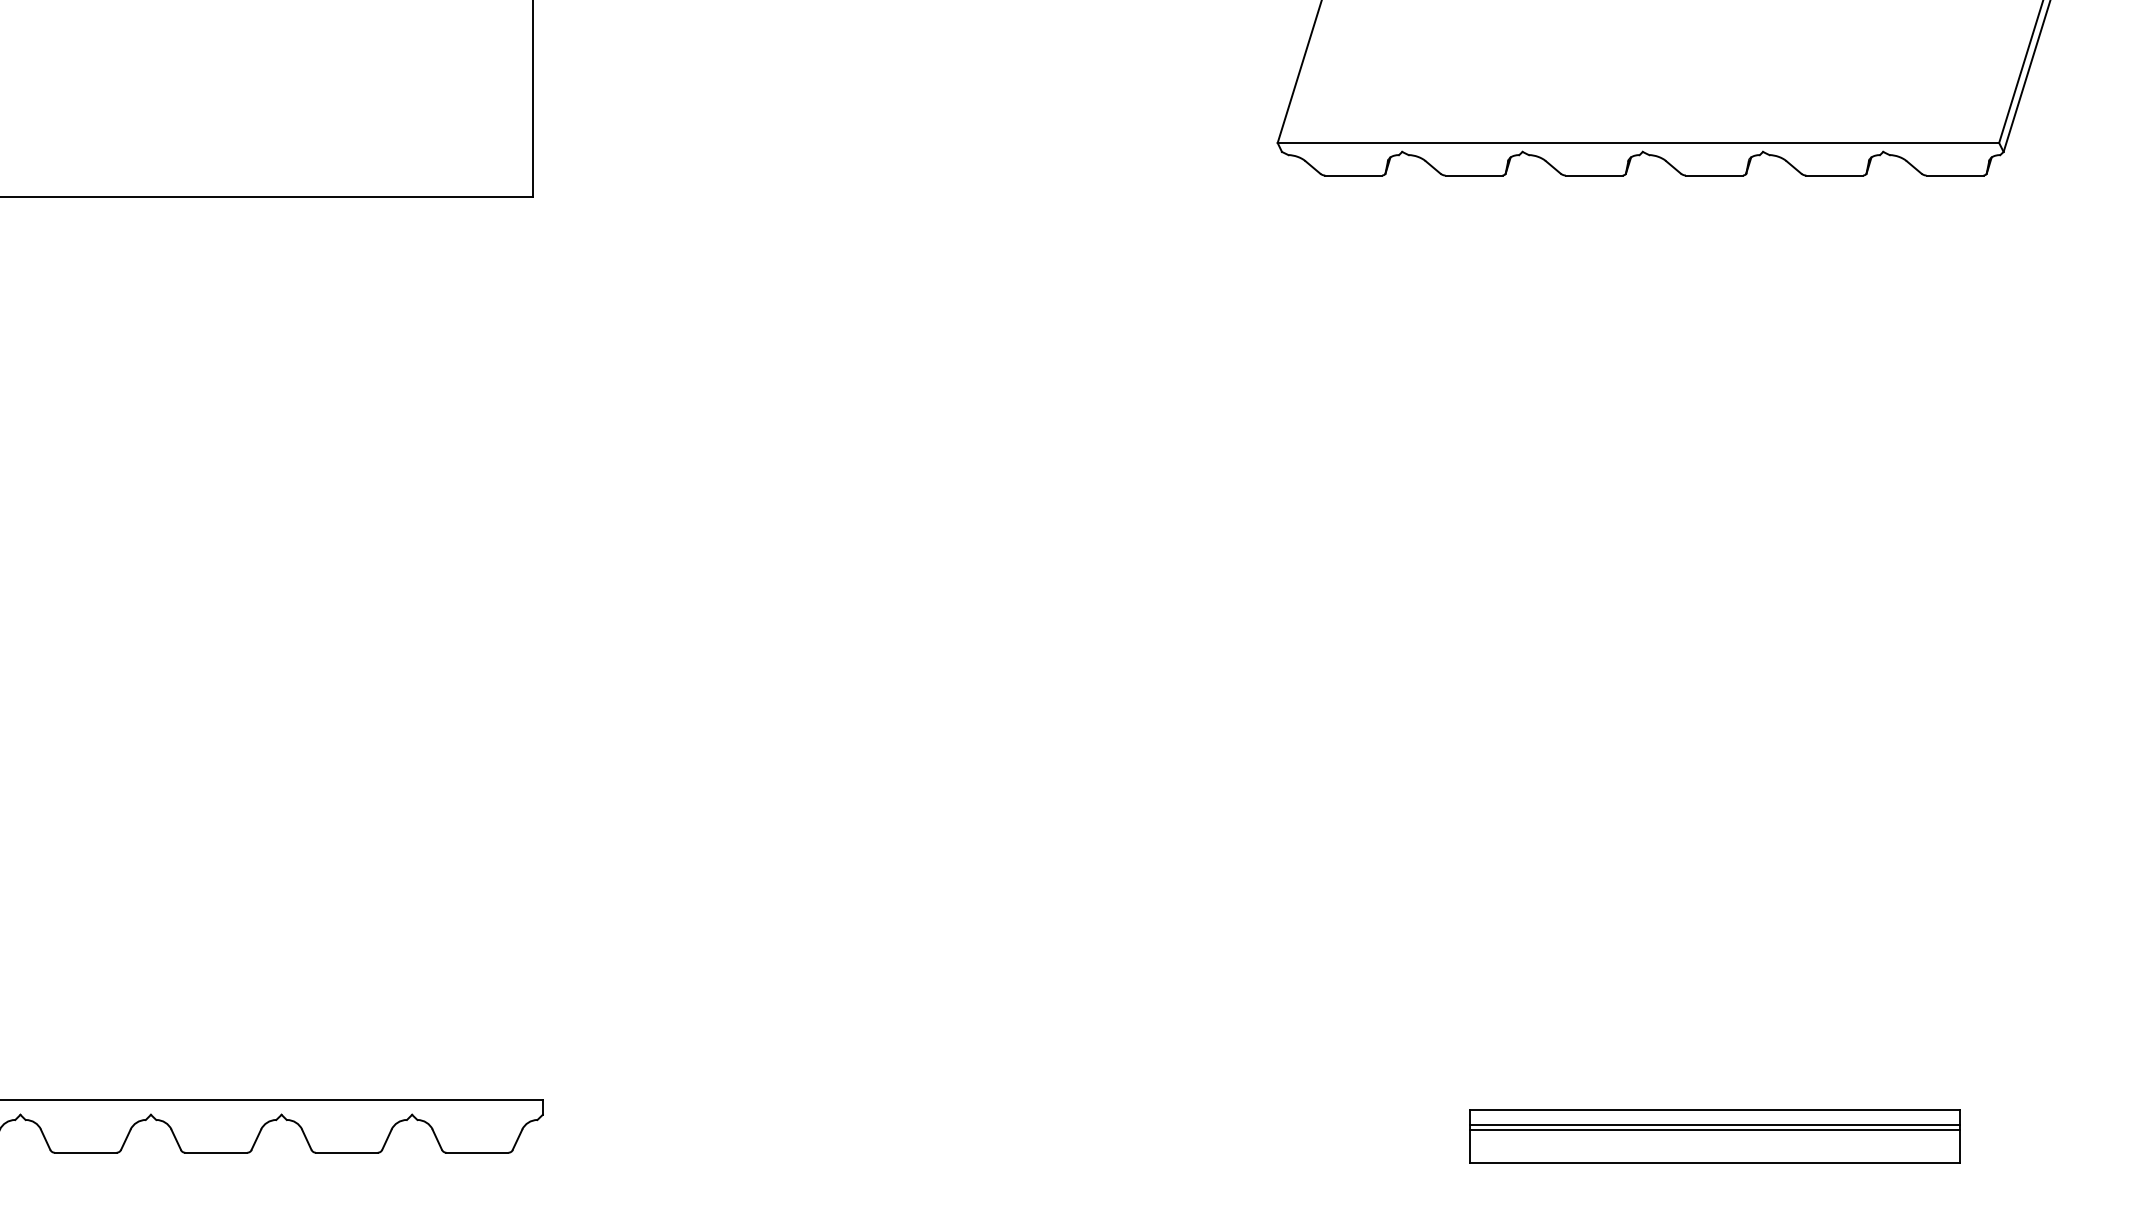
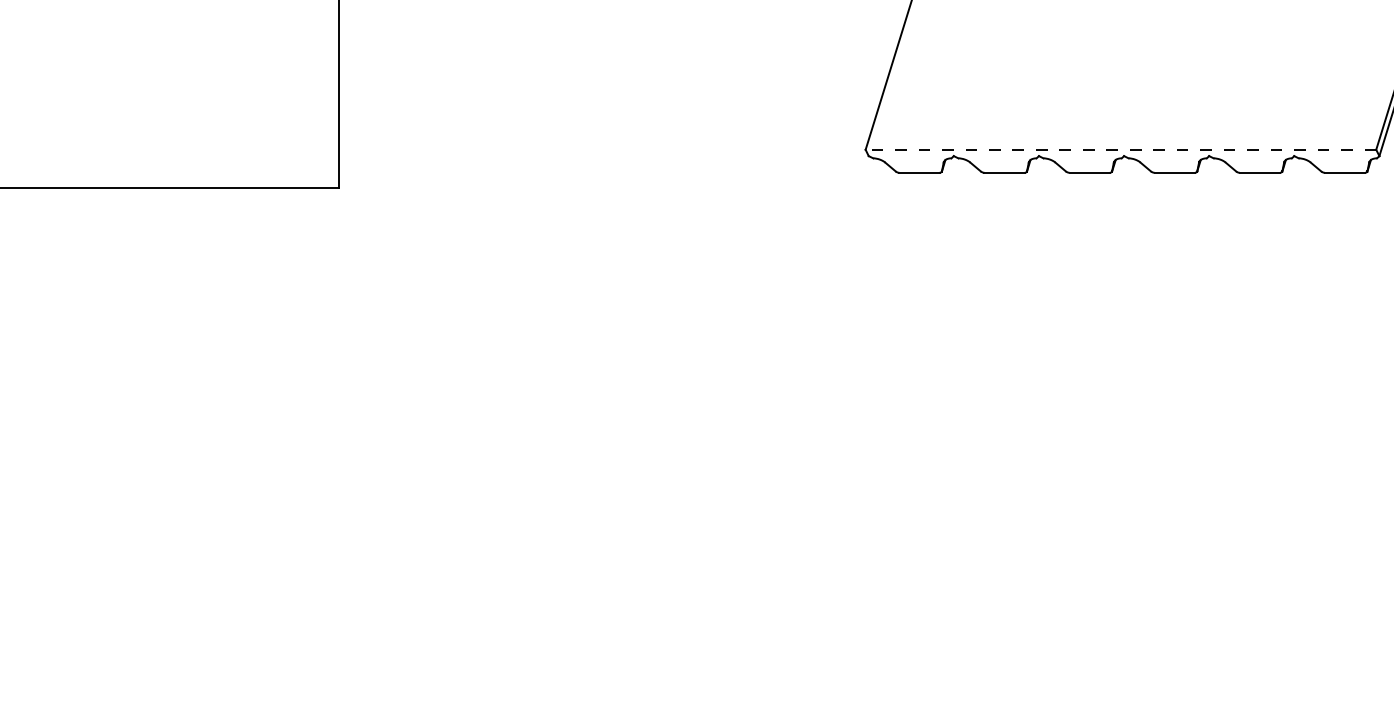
line: (1638, 143) -> (1121, 150), solid -> dashed

